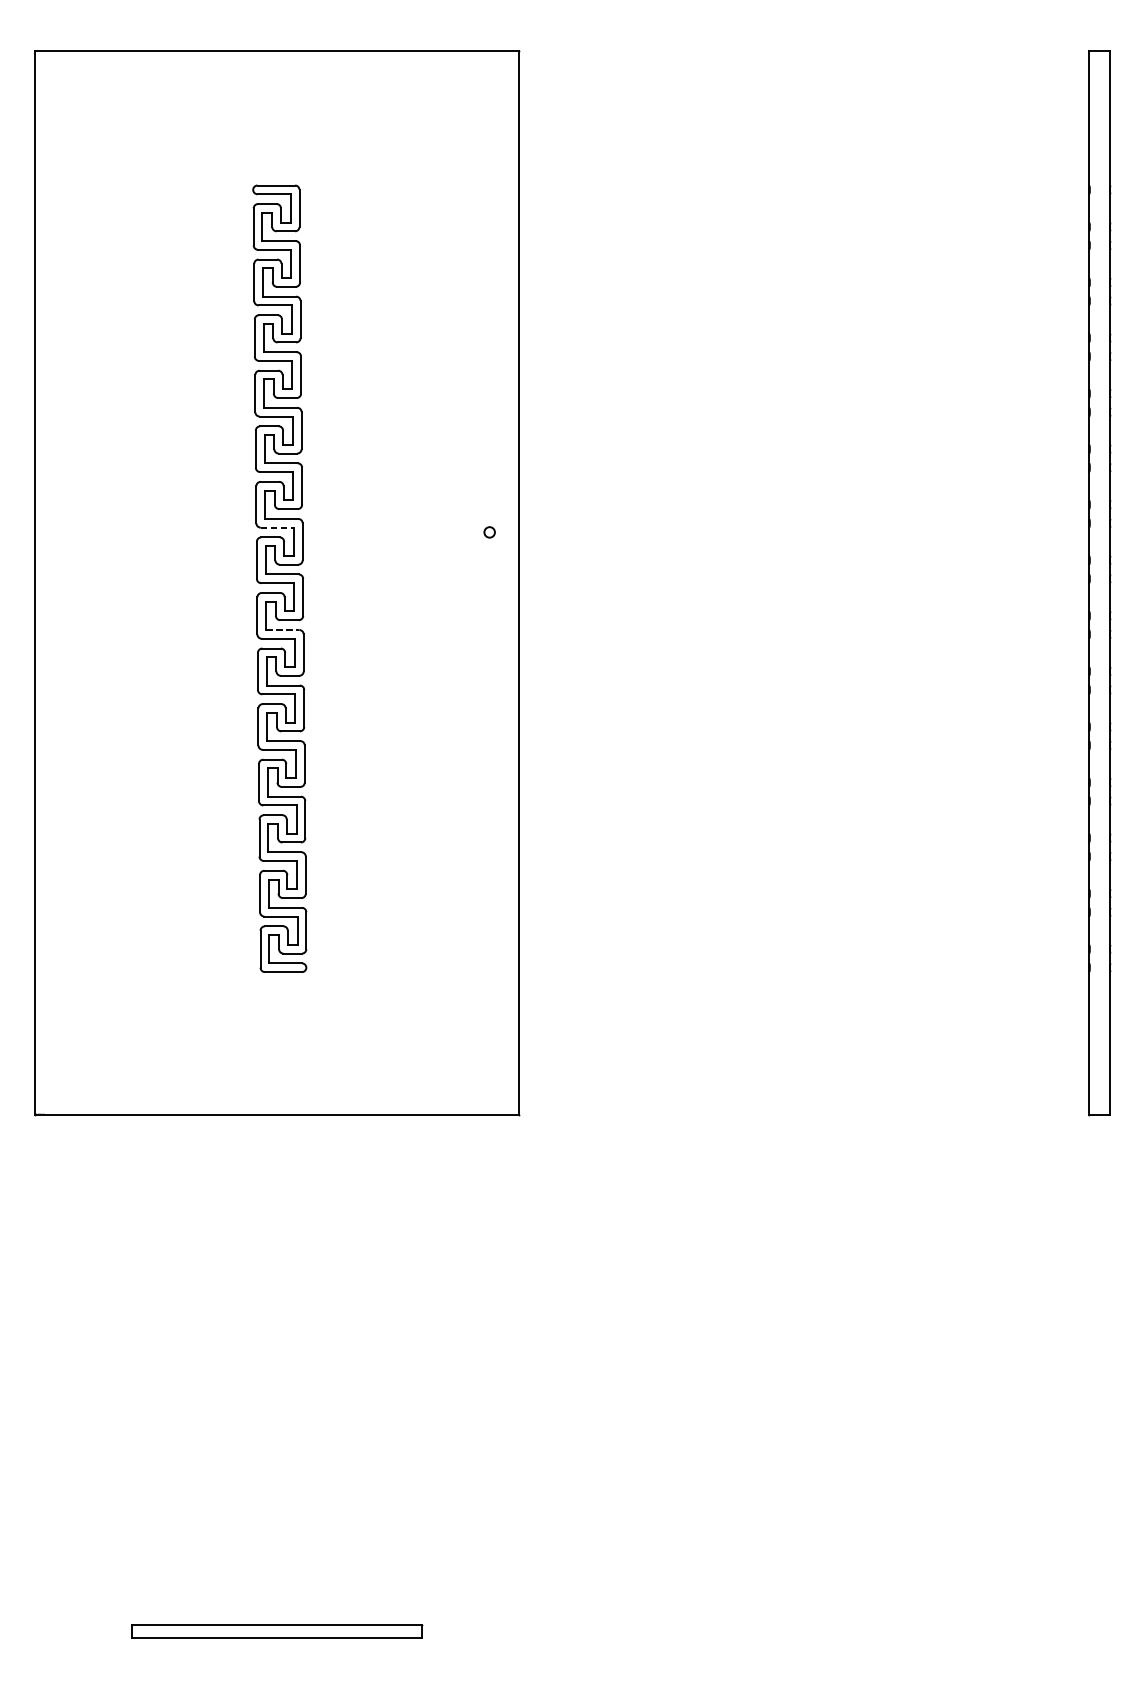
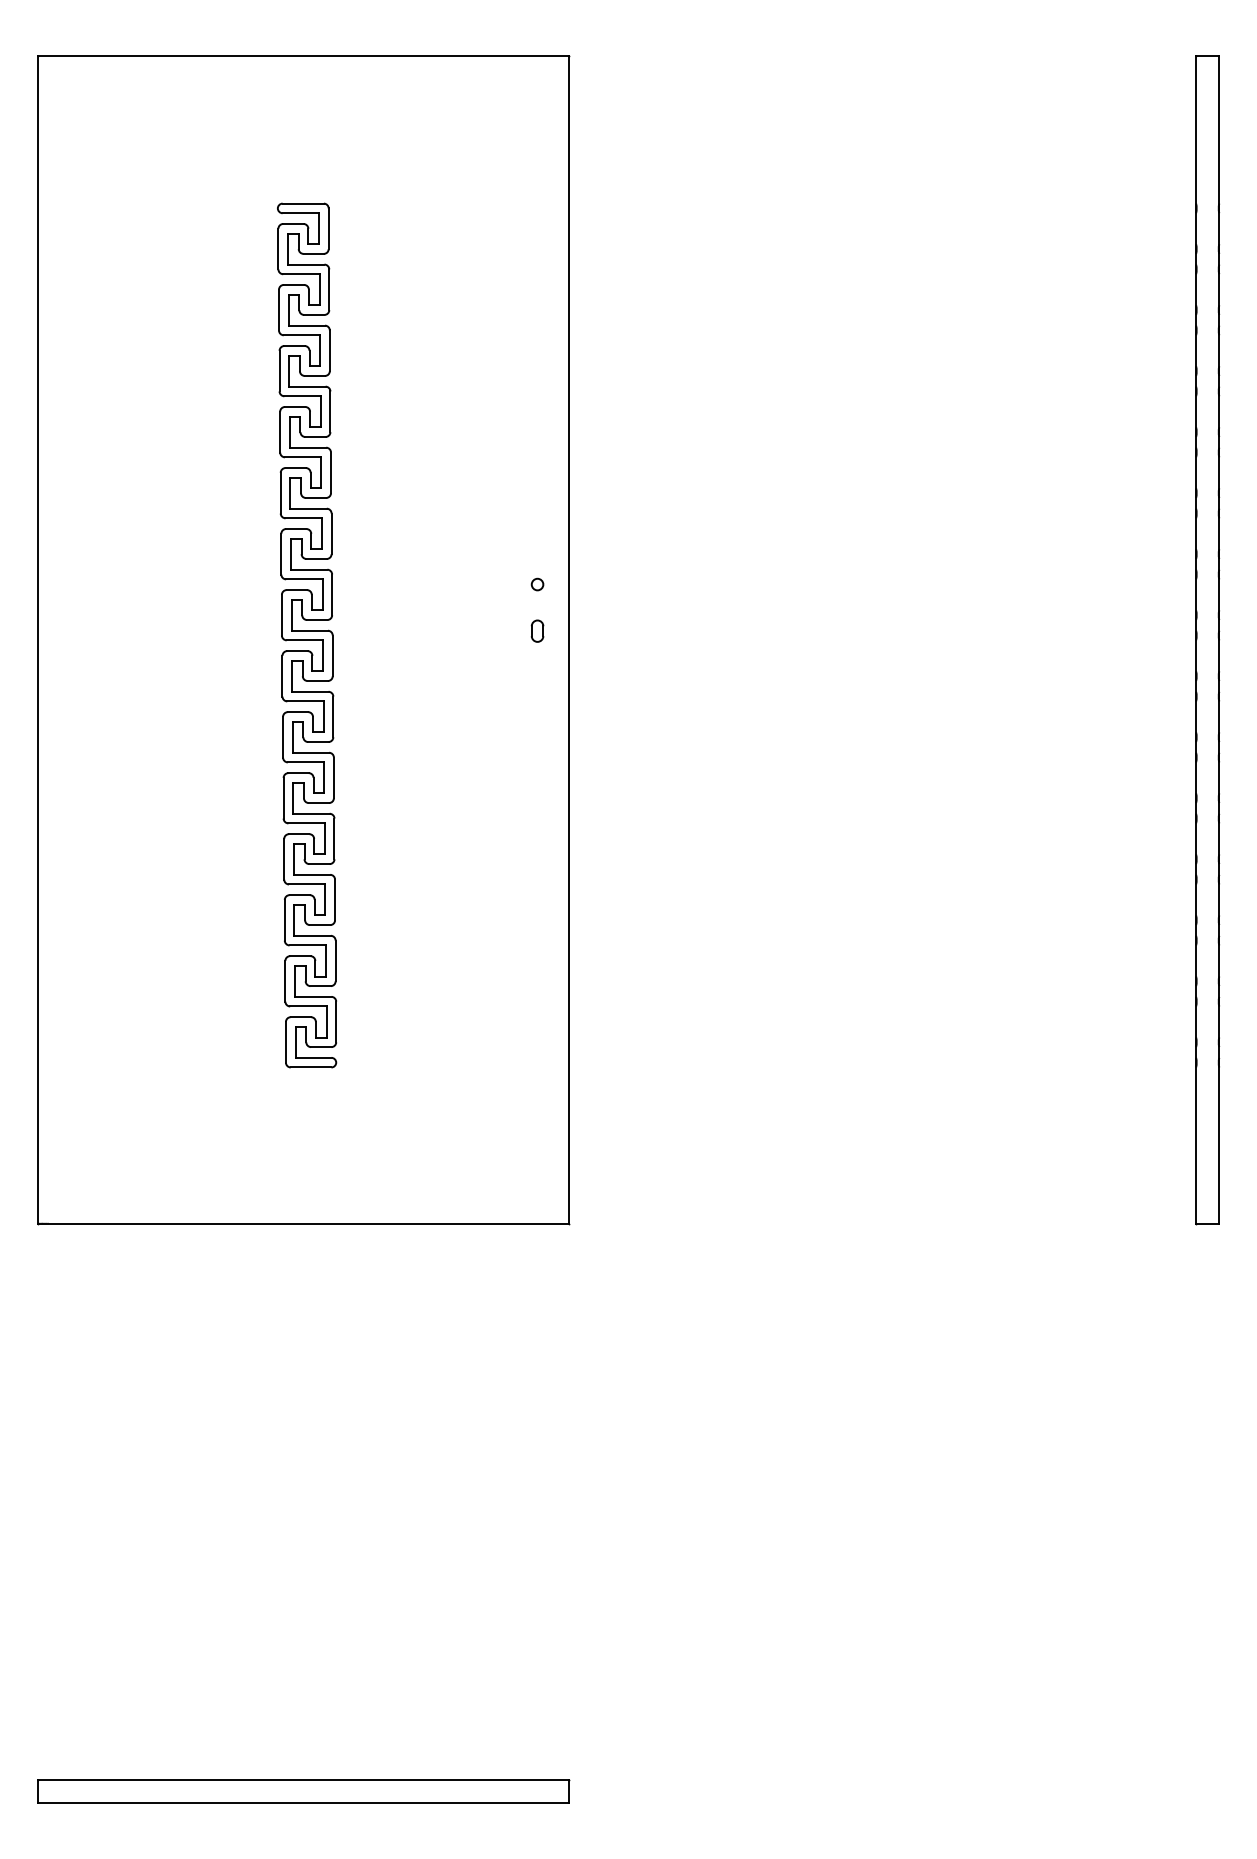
line: (277, 527) -> (304, 579), dashed -> solid
part: (489, 574) -> (537, 630), added
line: (282, 629) -> (310, 691), dashed -> solid
part: (276, 1631) -> (303, 1791), size x1.67

